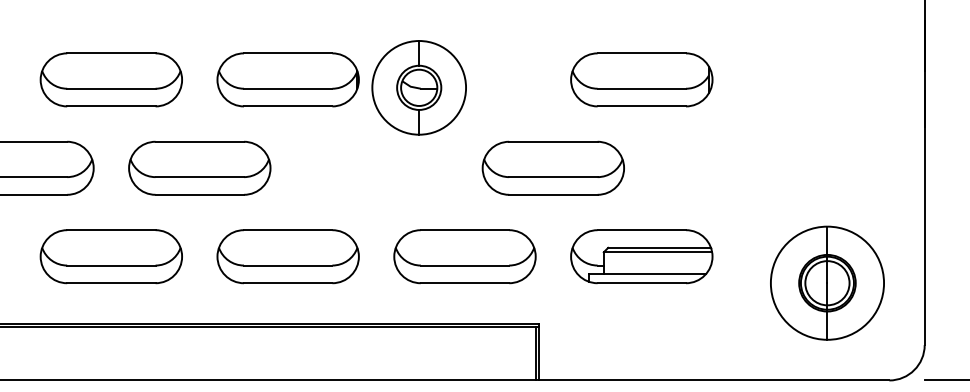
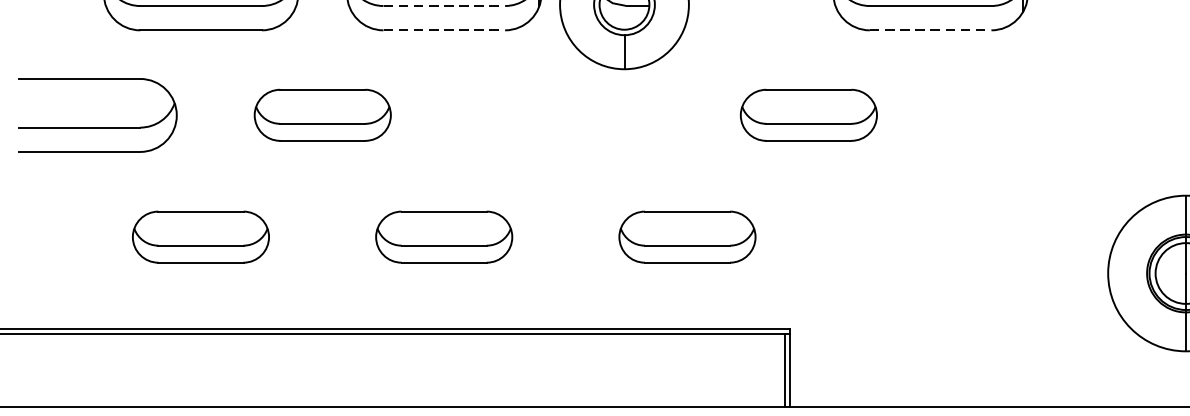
line: (288, 88) -> (444, 5), solid -> dashed
line: (288, 106) -> (444, 30), solid -> dashed
line: (642, 106) -> (931, 30), solid -> dashed
part: (199, 167) -> (322, 114), size x0.7
part: (552, 167) -> (807, 114), size x0.7
part: (110, 256) -> (199, 236), size x0.7
part: (287, 256) -> (443, 236), size x0.7
part: (464, 256) -> (686, 236), size x0.7
part: (641, 256) -> (930, 236), removed

